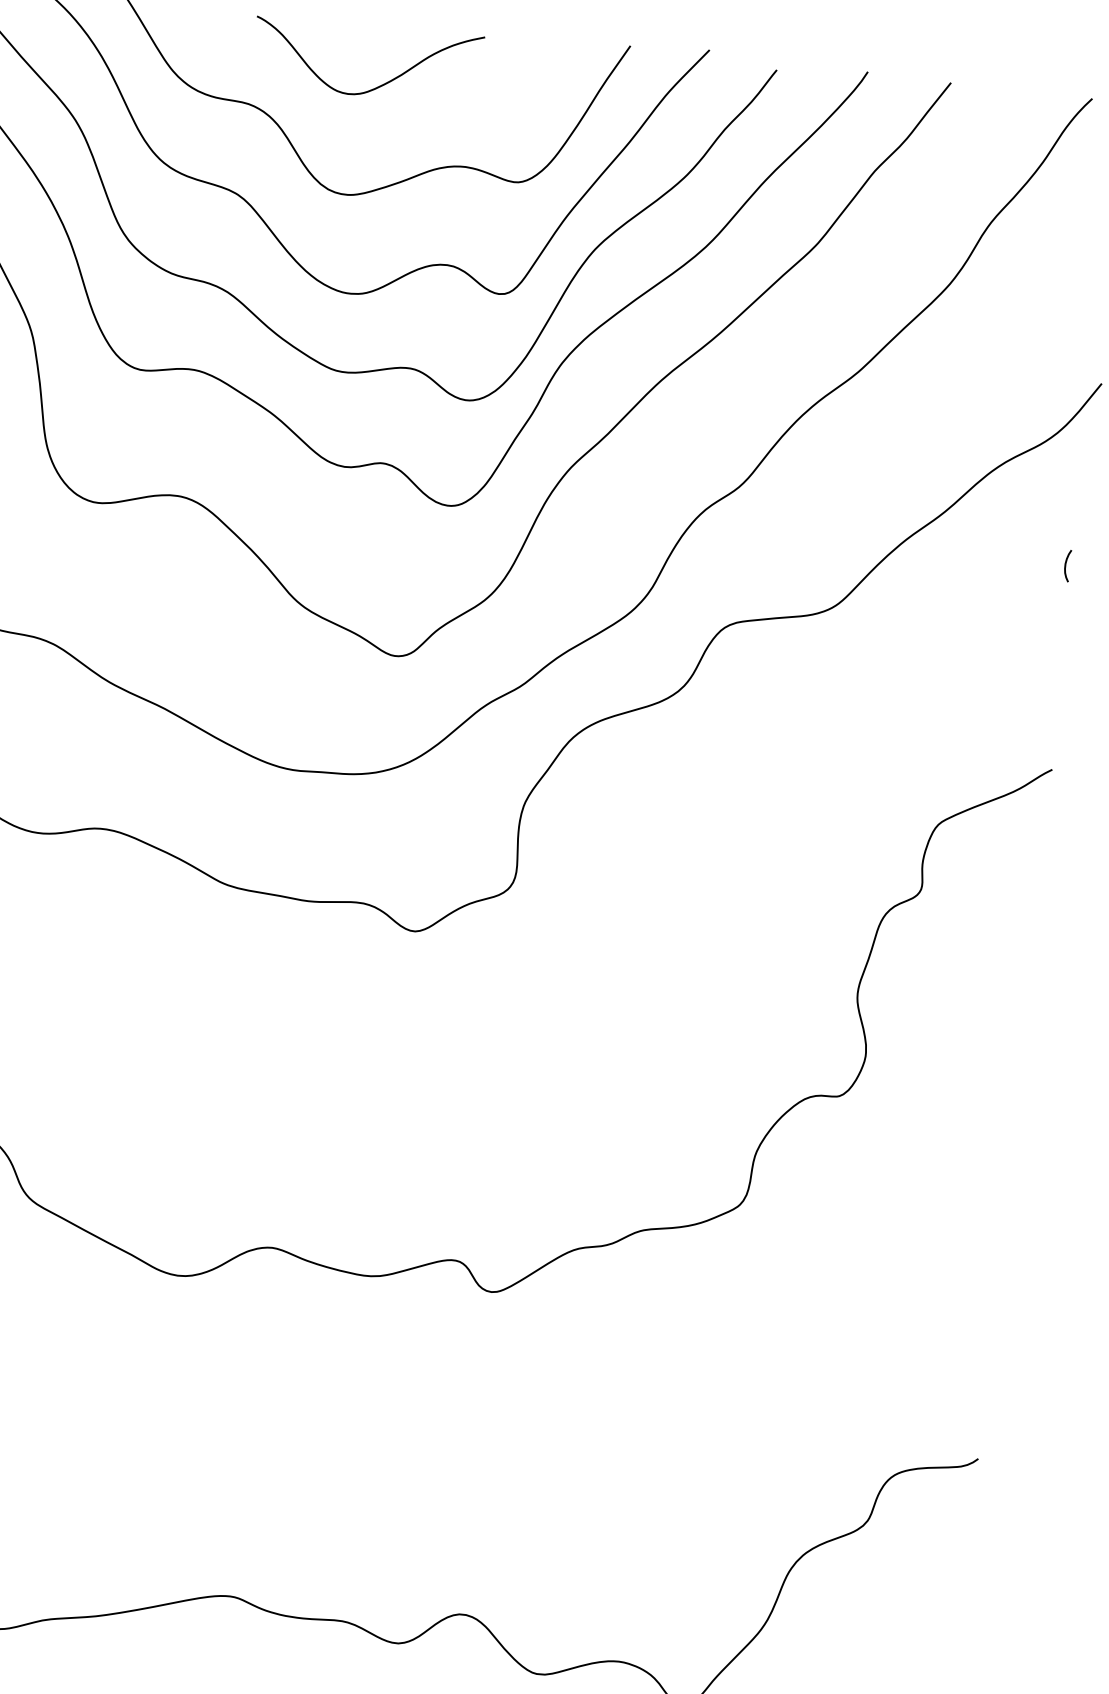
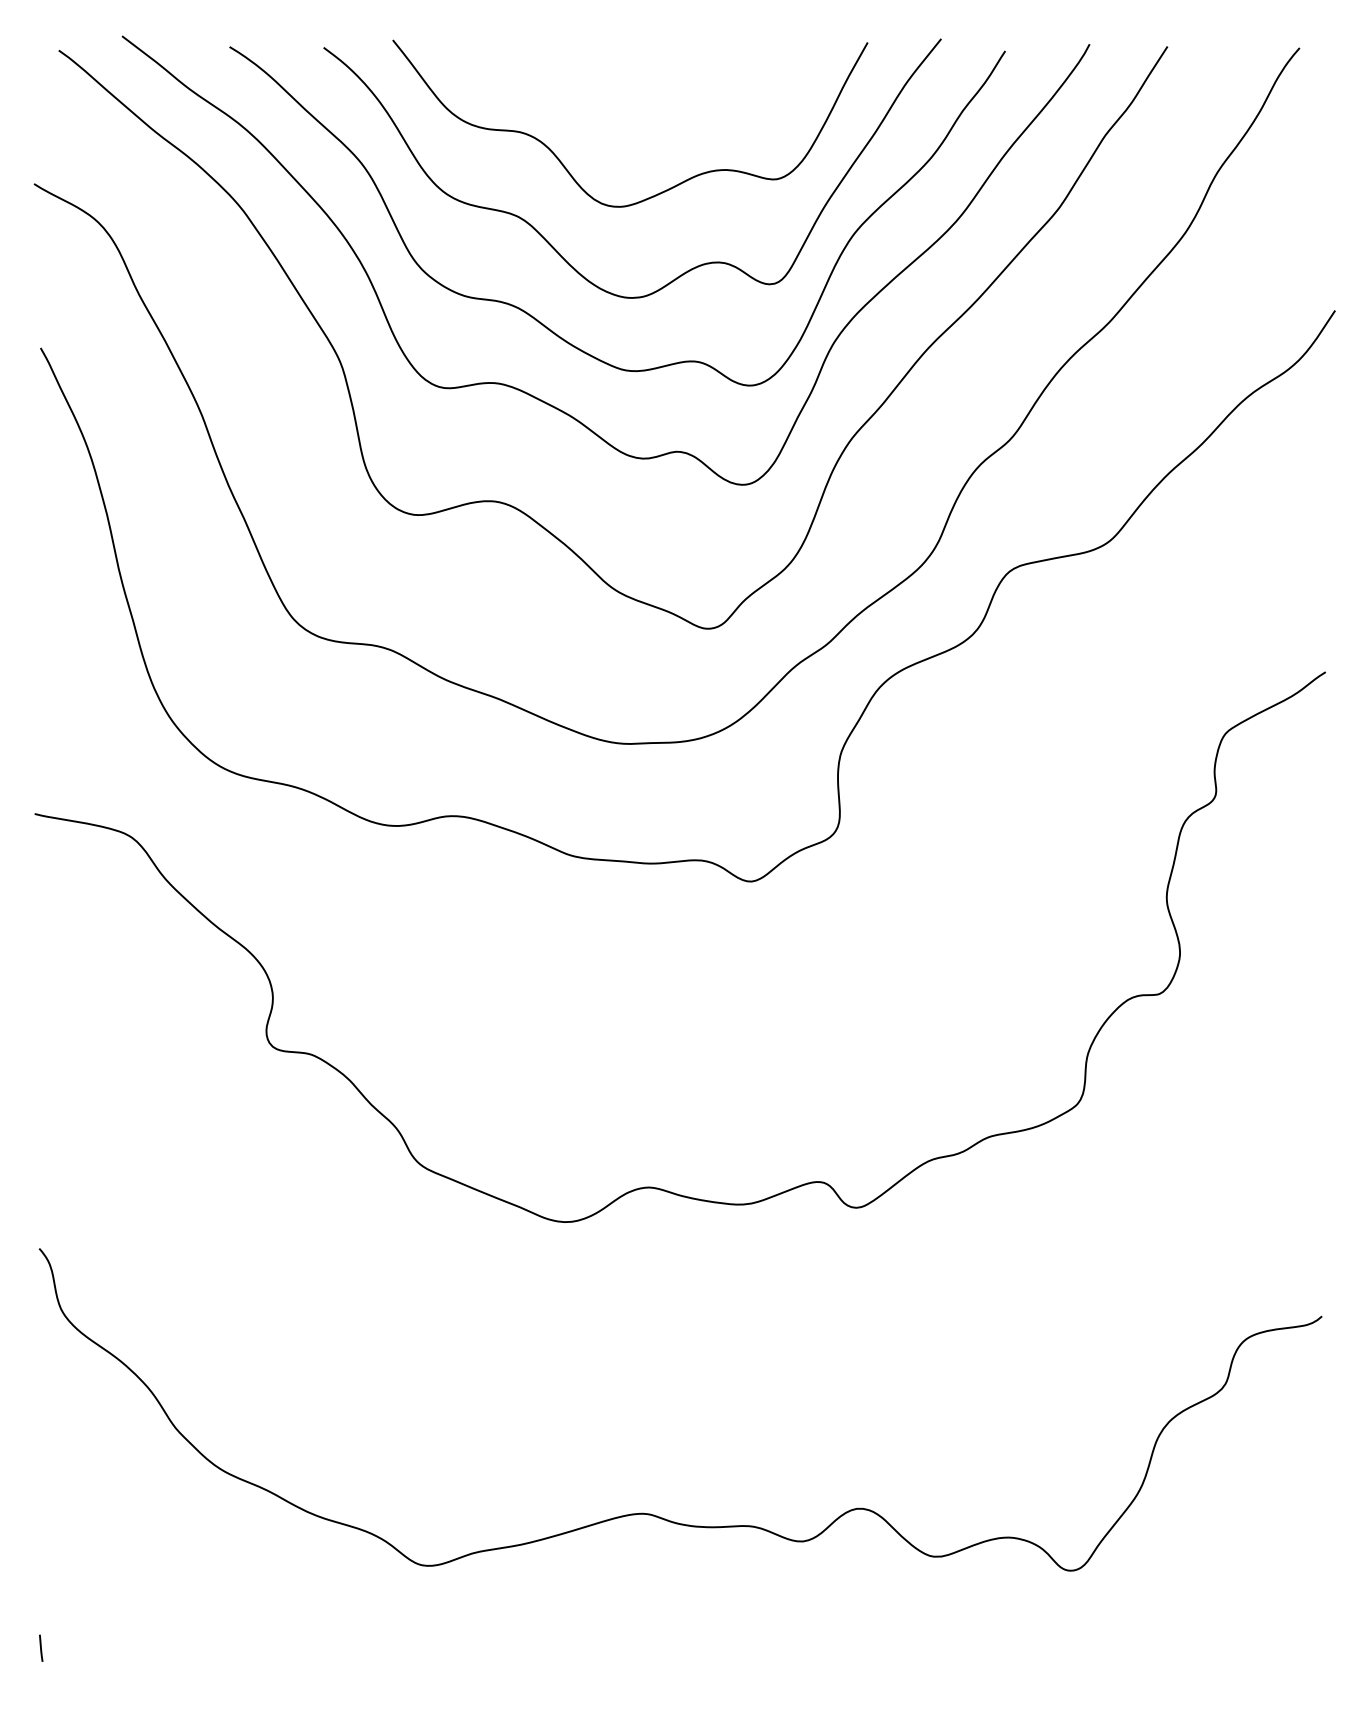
curve: (379, 85) -> (639, 102), removed
curve: (1066, 565) -> (1319, 482), removed

